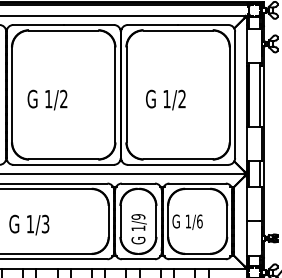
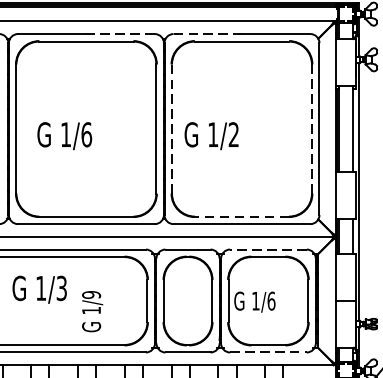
line: (88, 25) -> (120, 34), solid -> dashed
line: (153, 25) -> (208, 34), solid -> dashed
line: (126, 94) -> (171, 128), solid -> dashed
line: (229, 94) -> (311, 128), solid -> dashed
text: (63, 98) -> (86, 133), 1/2 -> 1/6
text: (165, 99) -> (211, 135), moved
line: (178, 159) -> (242, 216), solid -> dashed
line: (197, 183) -> (268, 249), solid -> dashed
text: (29, 224) -> (39, 288), moved
text: (138, 229) -> (91, 312), moved
line: (198, 259) -> (269, 352), solid -> dashed

